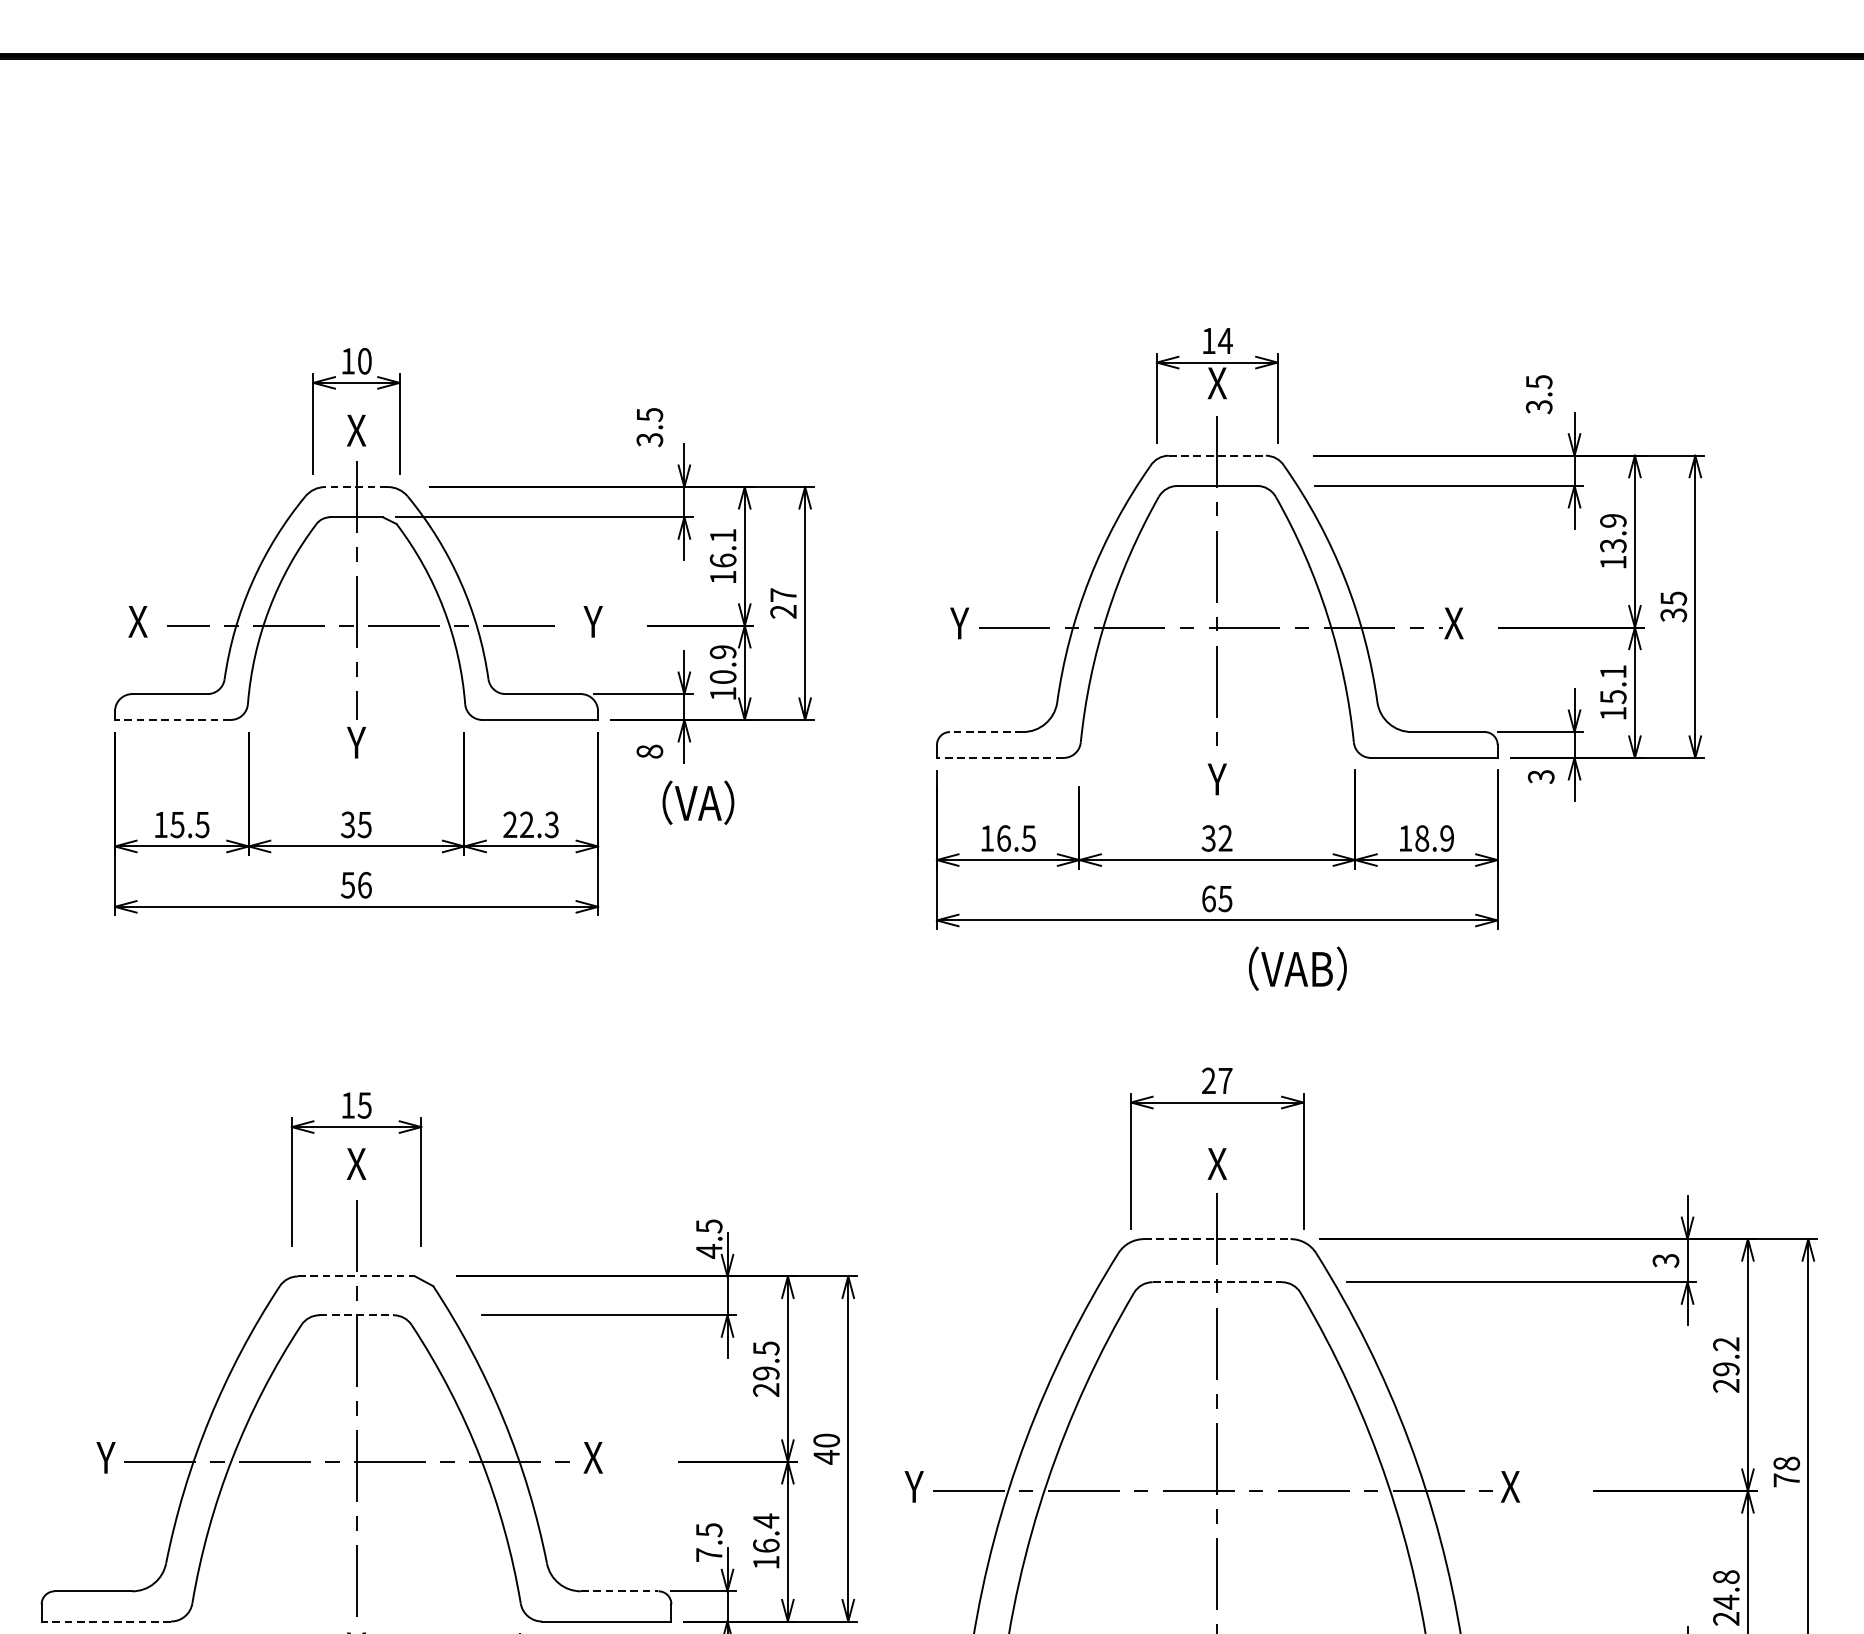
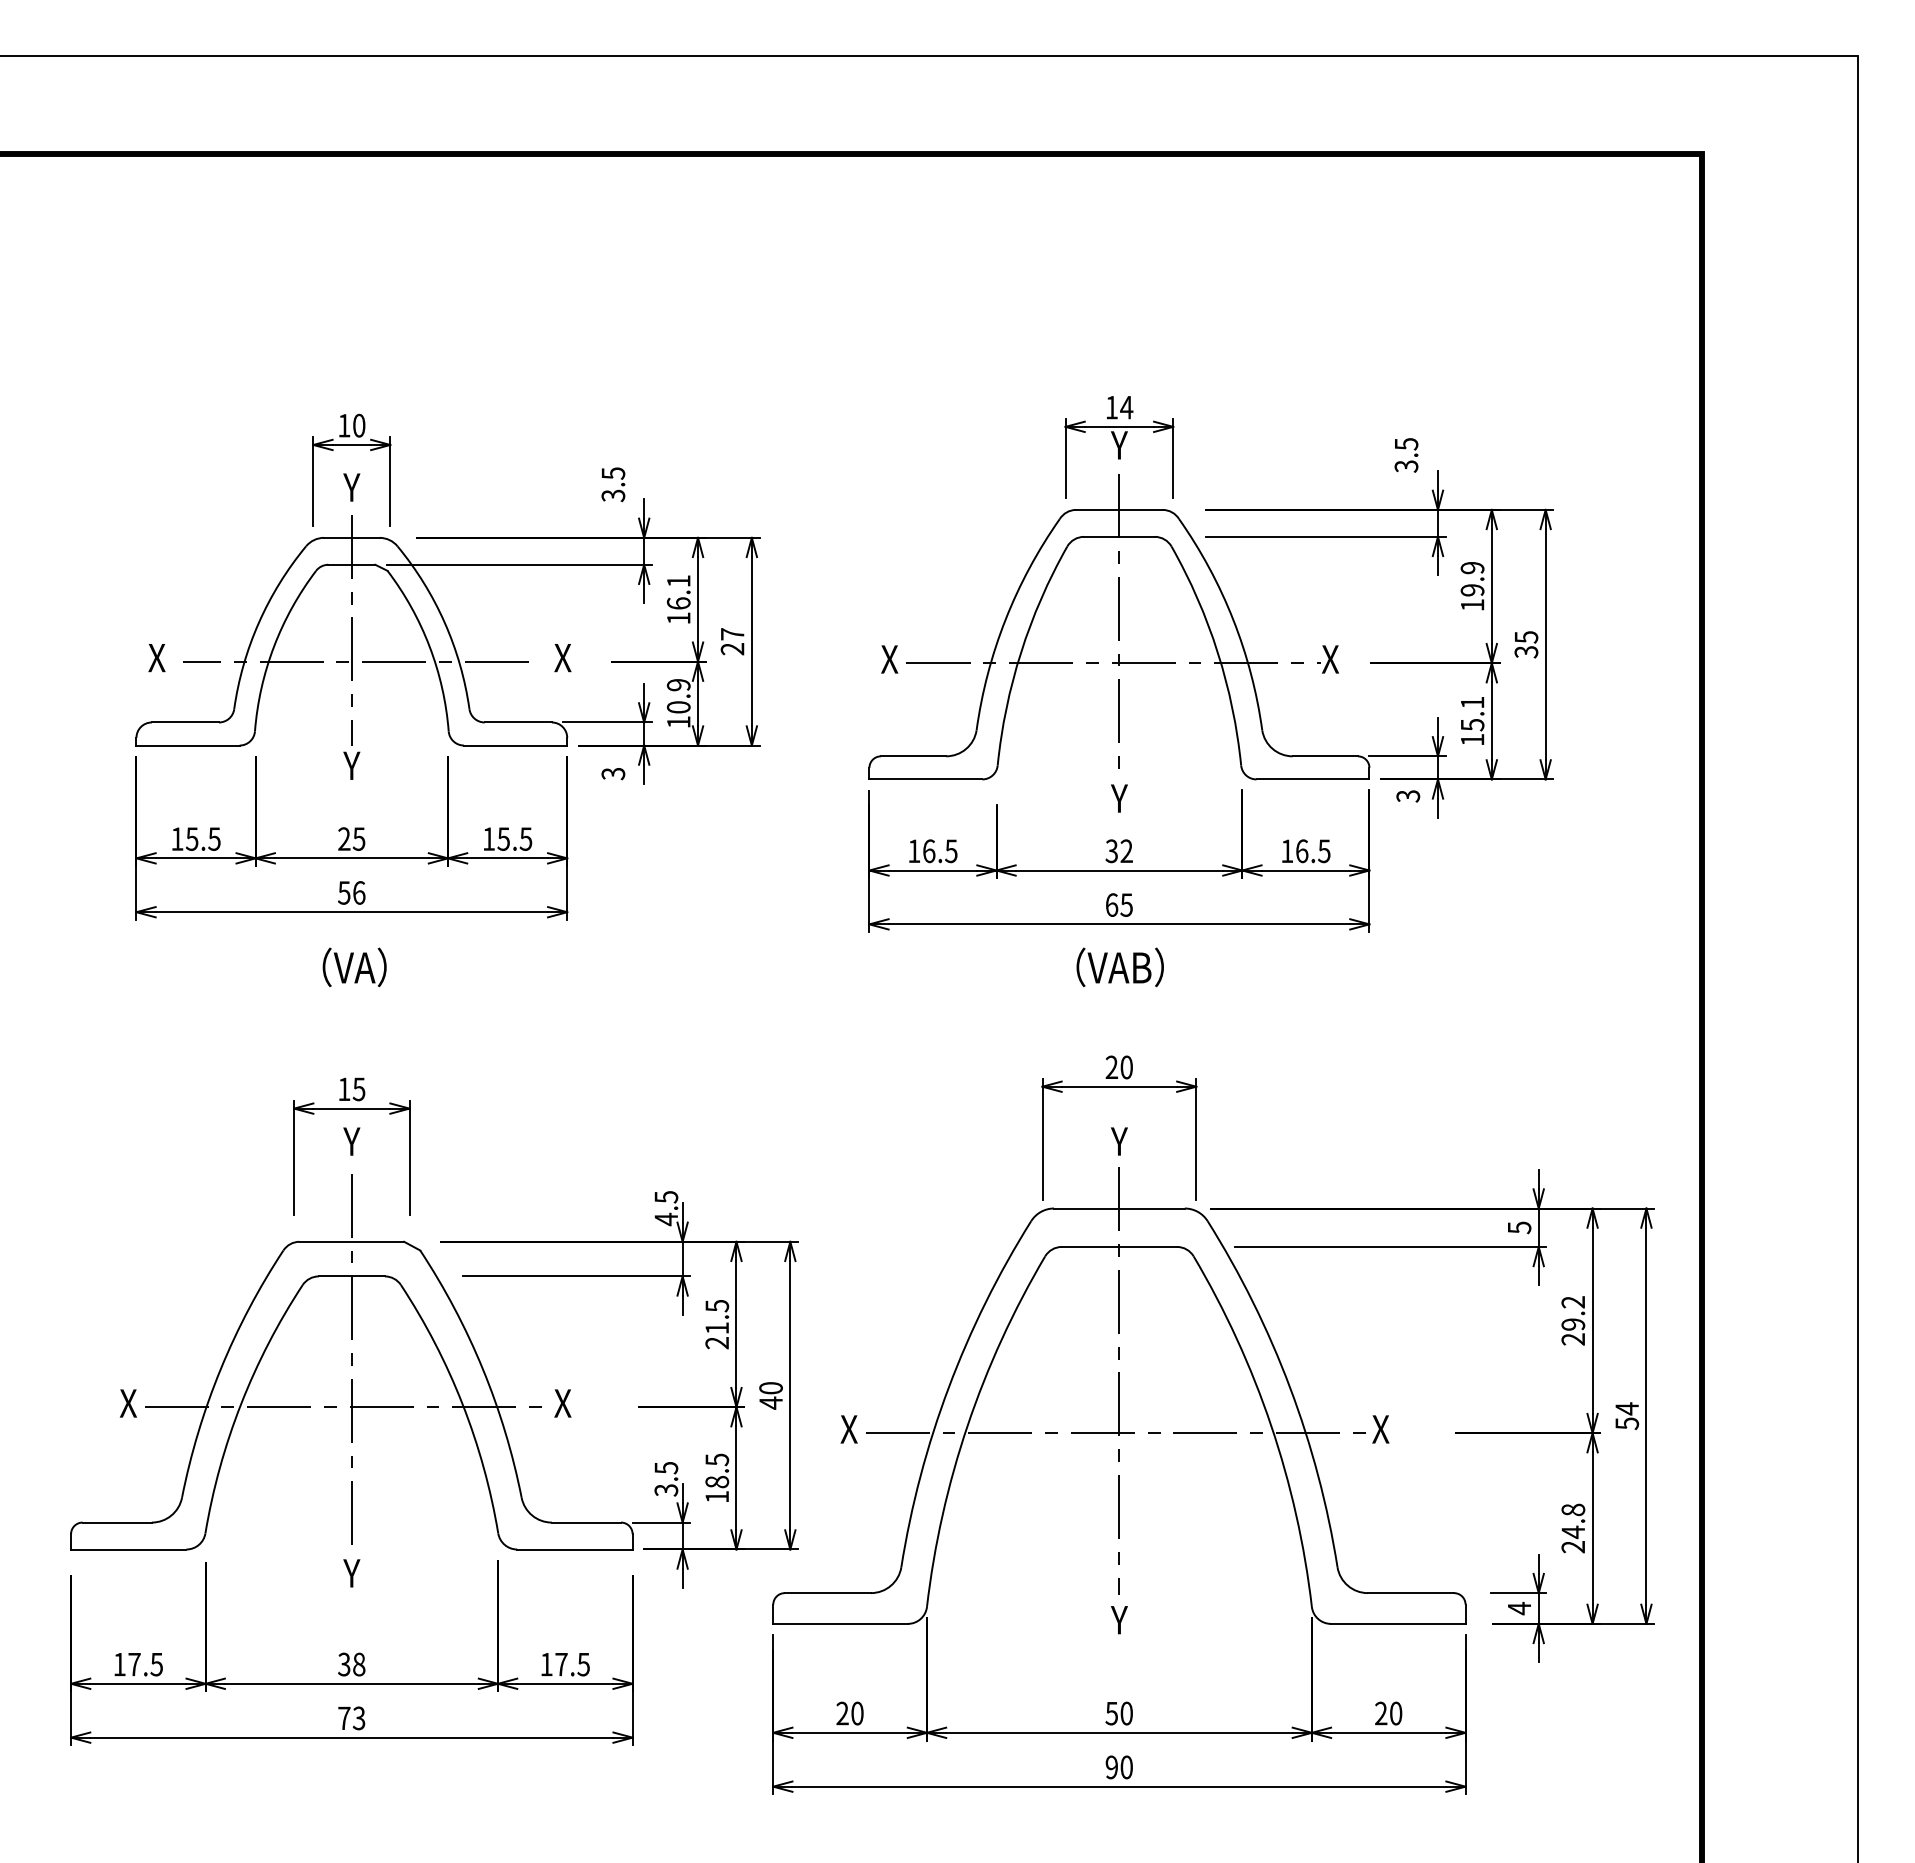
text: (1216, 383) -> (1118, 445), X -> Y
text: (356, 430) -> (351, 487), X -> Y
line: (1217, 455) -> (1119, 509), dashed -> solid
line: (356, 486) -> (351, 537), dashed -> solid
text: (1613, 546) -> (1472, 590), 13.9 -> 19.9
text: (592, 622) -> (562, 658), Y -> X
text: (959, 623) -> (889, 659), Y -> X
line: (173, 719) -> (188, 745), dashed -> solid
line: (986, 732) -> (913, 756), dashed -> solid
text: (649, 751) -> (613, 773), 8 -> 3
line: (999, 758) -> (925, 779), dashed -> solid
text: (698, 802) -> (354, 967), moved
text: (348, 824) -> (344, 838), 35 -> 25
text: (531, 824) -> (507, 838), 22.3 -> 15.5
text: (1434, 838) -> (1313, 851), 18.9 -> 16.5
text: (1297, 968) -> (1119, 967), moved
text: (1225, 1080) -> (1126, 1067), 27 -> 20
text: (356, 1163) -> (351, 1141), X -> Y
text: (1216, 1163) -> (1118, 1141), X -> Y
line: (1217, 1239) -> (1119, 1208), dashed -> solid
text: (1664, 1260) -> (1518, 1227), 3 -> 5
line: (357, 1276) -> (352, 1241), dashed -> solid
line: (1217, 1281) -> (1119, 1246), dashed -> solid
line: (357, 1315) -> (352, 1276), dashed -> solid
text: (766, 1373) -> (717, 1328), 29.5 -> 21.5
text: (104, 1457) -> (127, 1403), Y -> X
text: (1787, 1472) -> (1627, 1416), 78 -> 54
text: (913, 1486) -> (848, 1429), Y -> X
text: (766, 1532) -> (717, 1470), 16.4 -> 18.5
text: (709, 1555) -> (666, 1490), 7.5 -> 3.5
line: (619, 1591) -> (586, 1522), dashed -> solid
line: (106, 1621) -> (128, 1549), dashed -> solid

